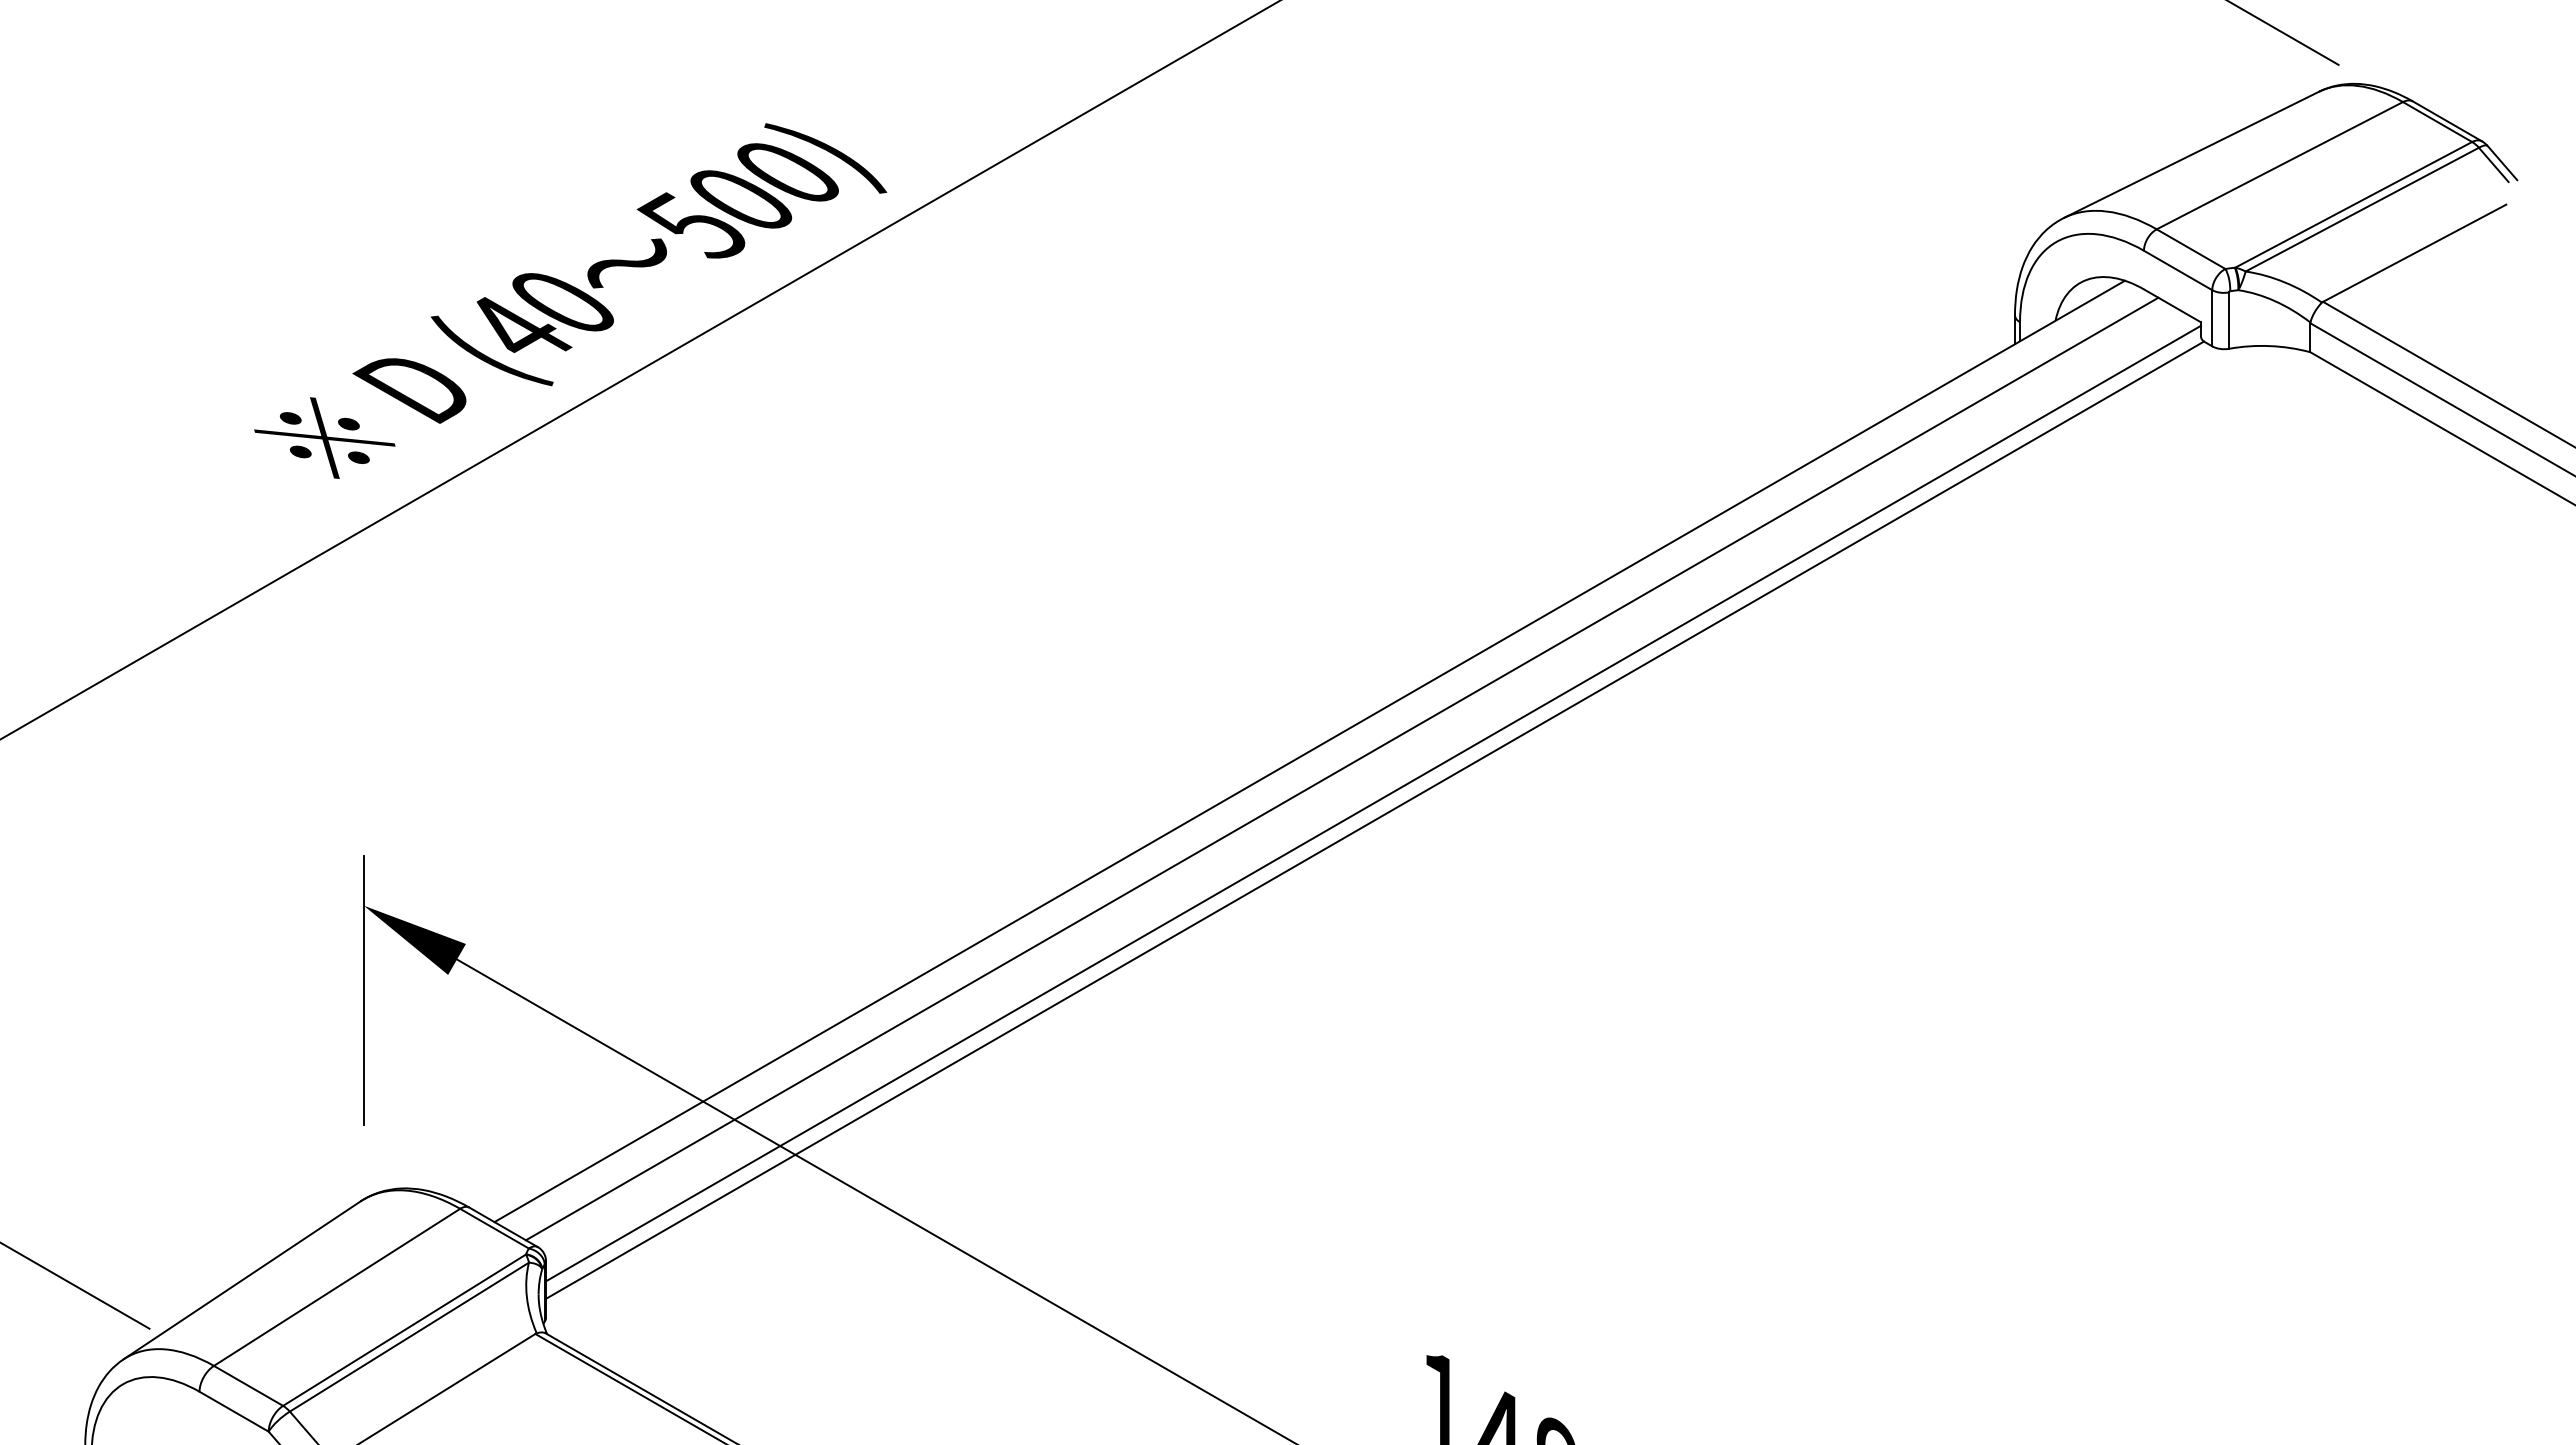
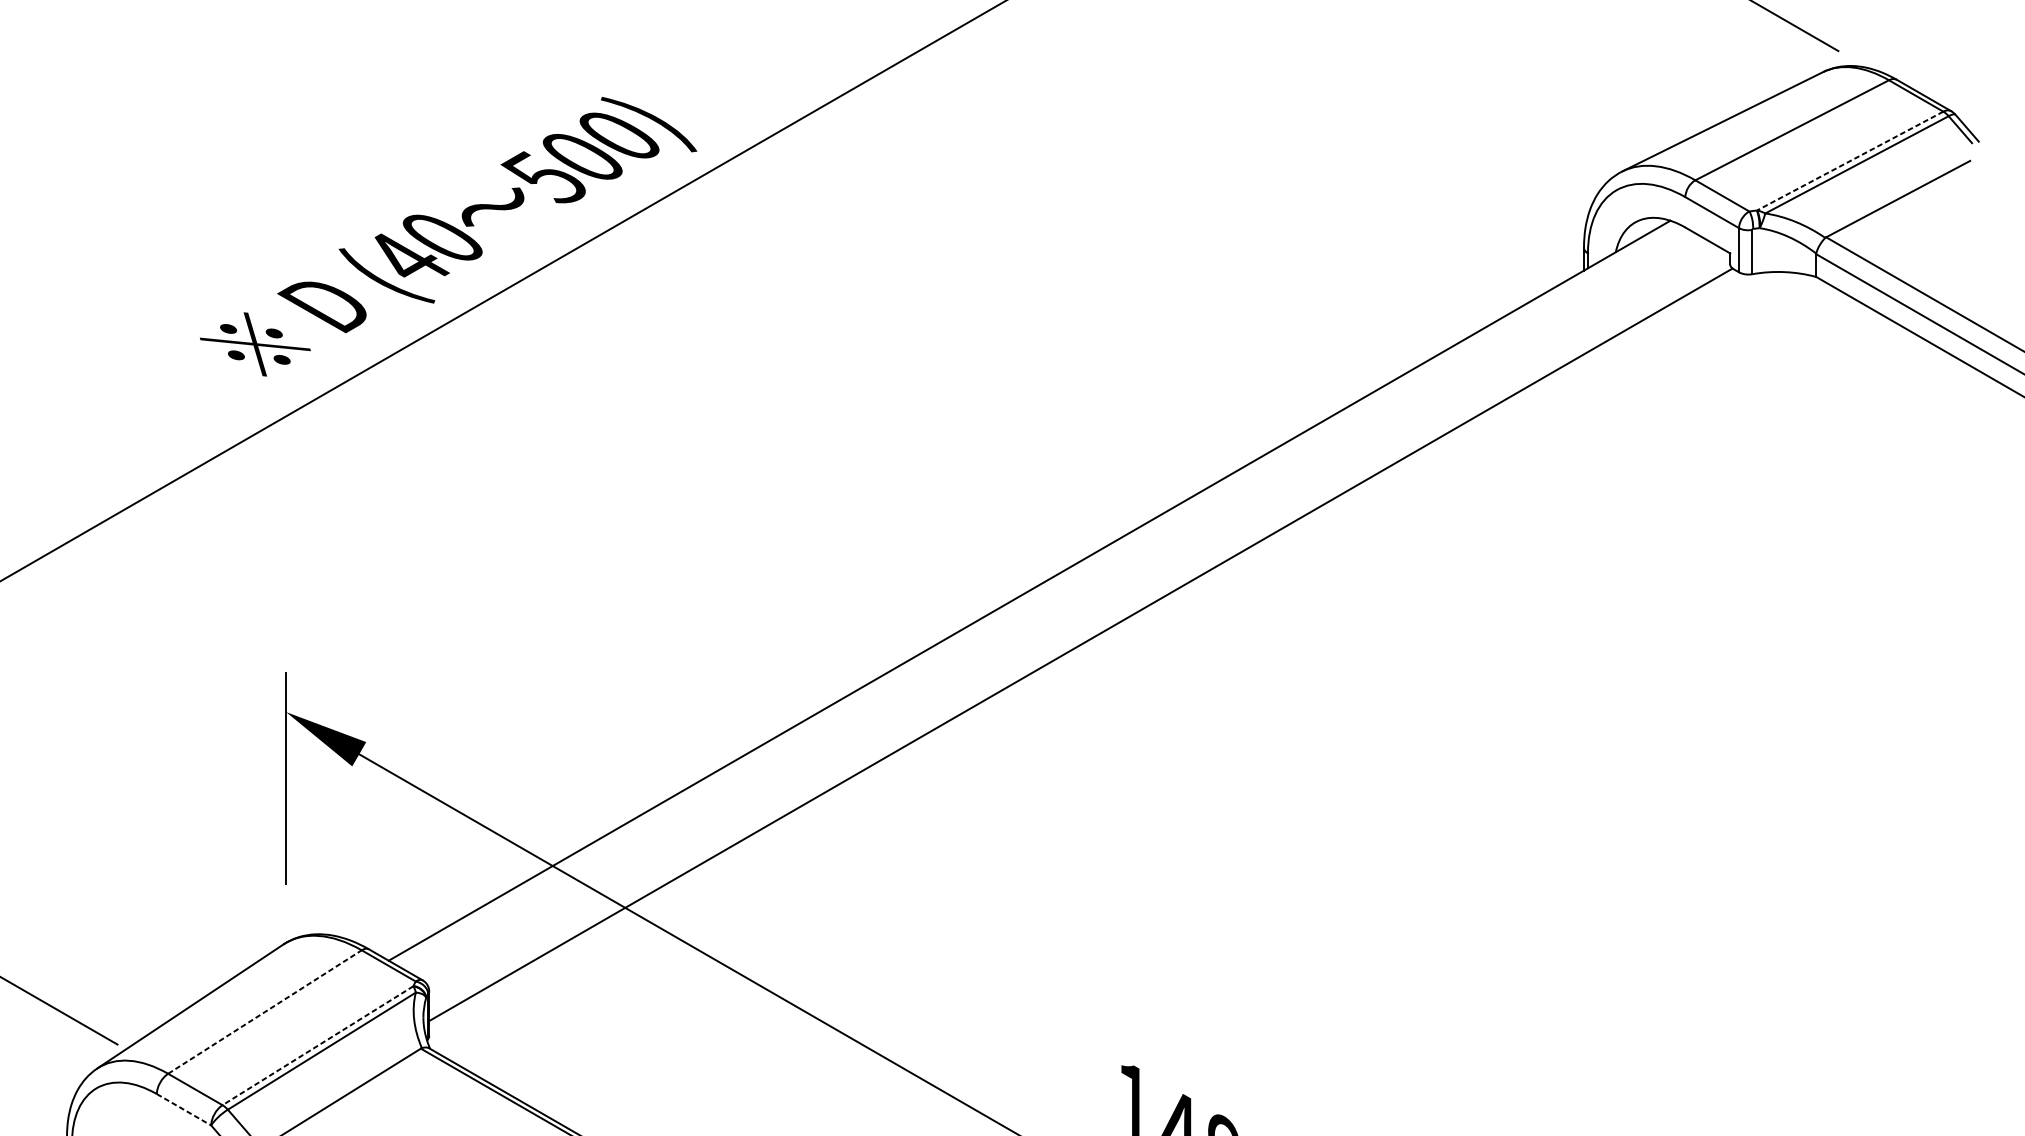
line: (2353, 205) -> (1850, 161), solid -> dashed
line: (1341, 768) -> (1054, 604), removed
line: (1373, 803) -> (1079, 631), removed
line: (337, 1287) -> (265, 1012), solid -> dashed
line: (404, 1330) -> (317, 1045), solid -> dashed
line: (234, 1411) -> (184, 1109), solid -> dashed

